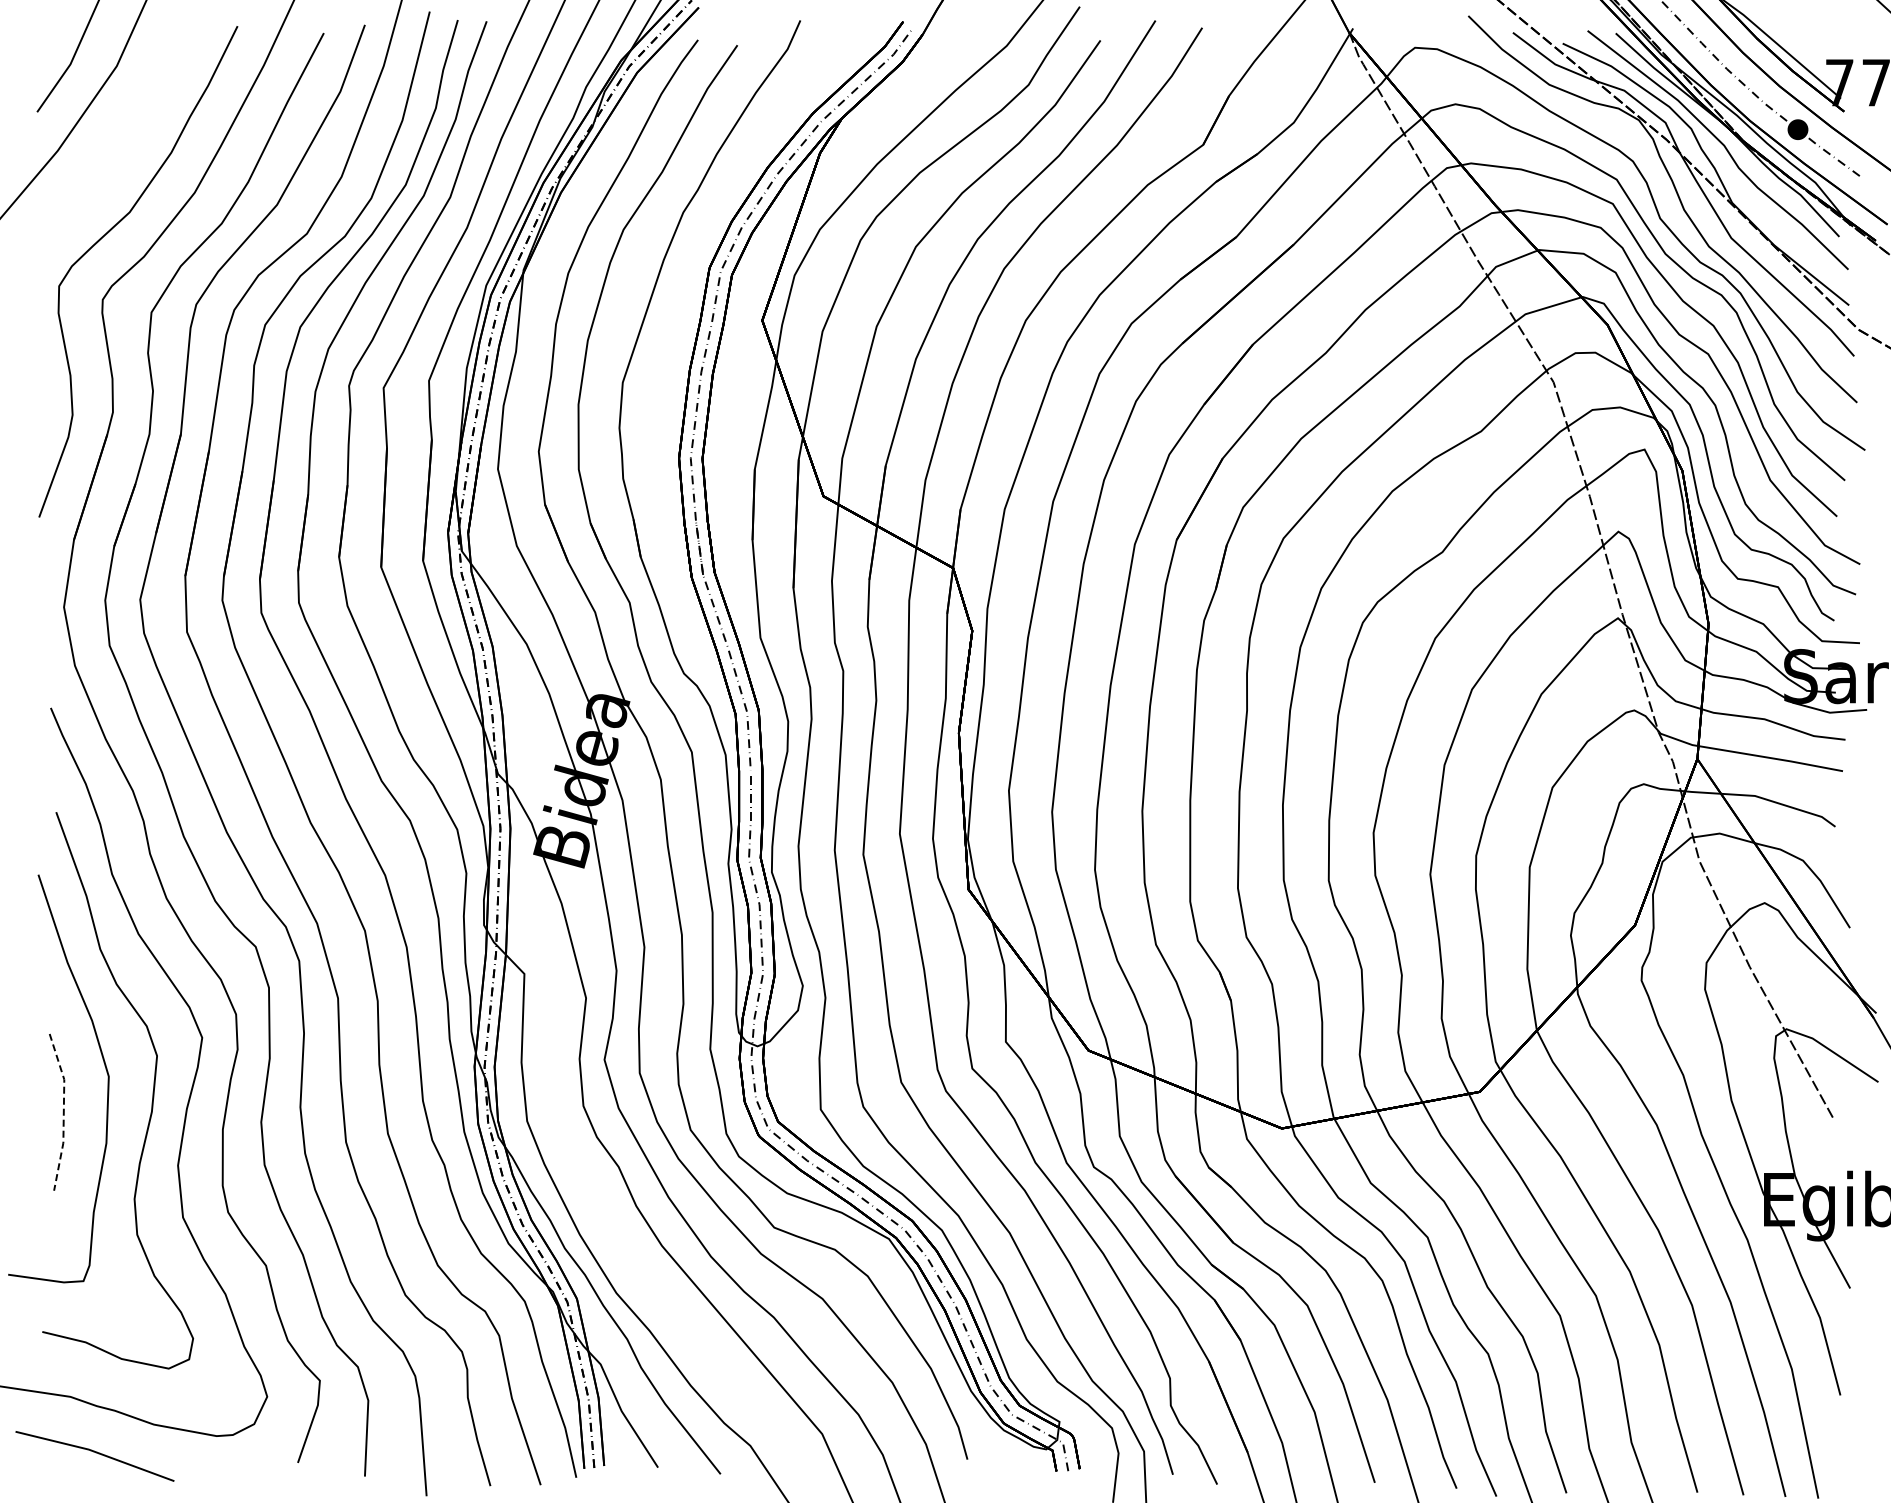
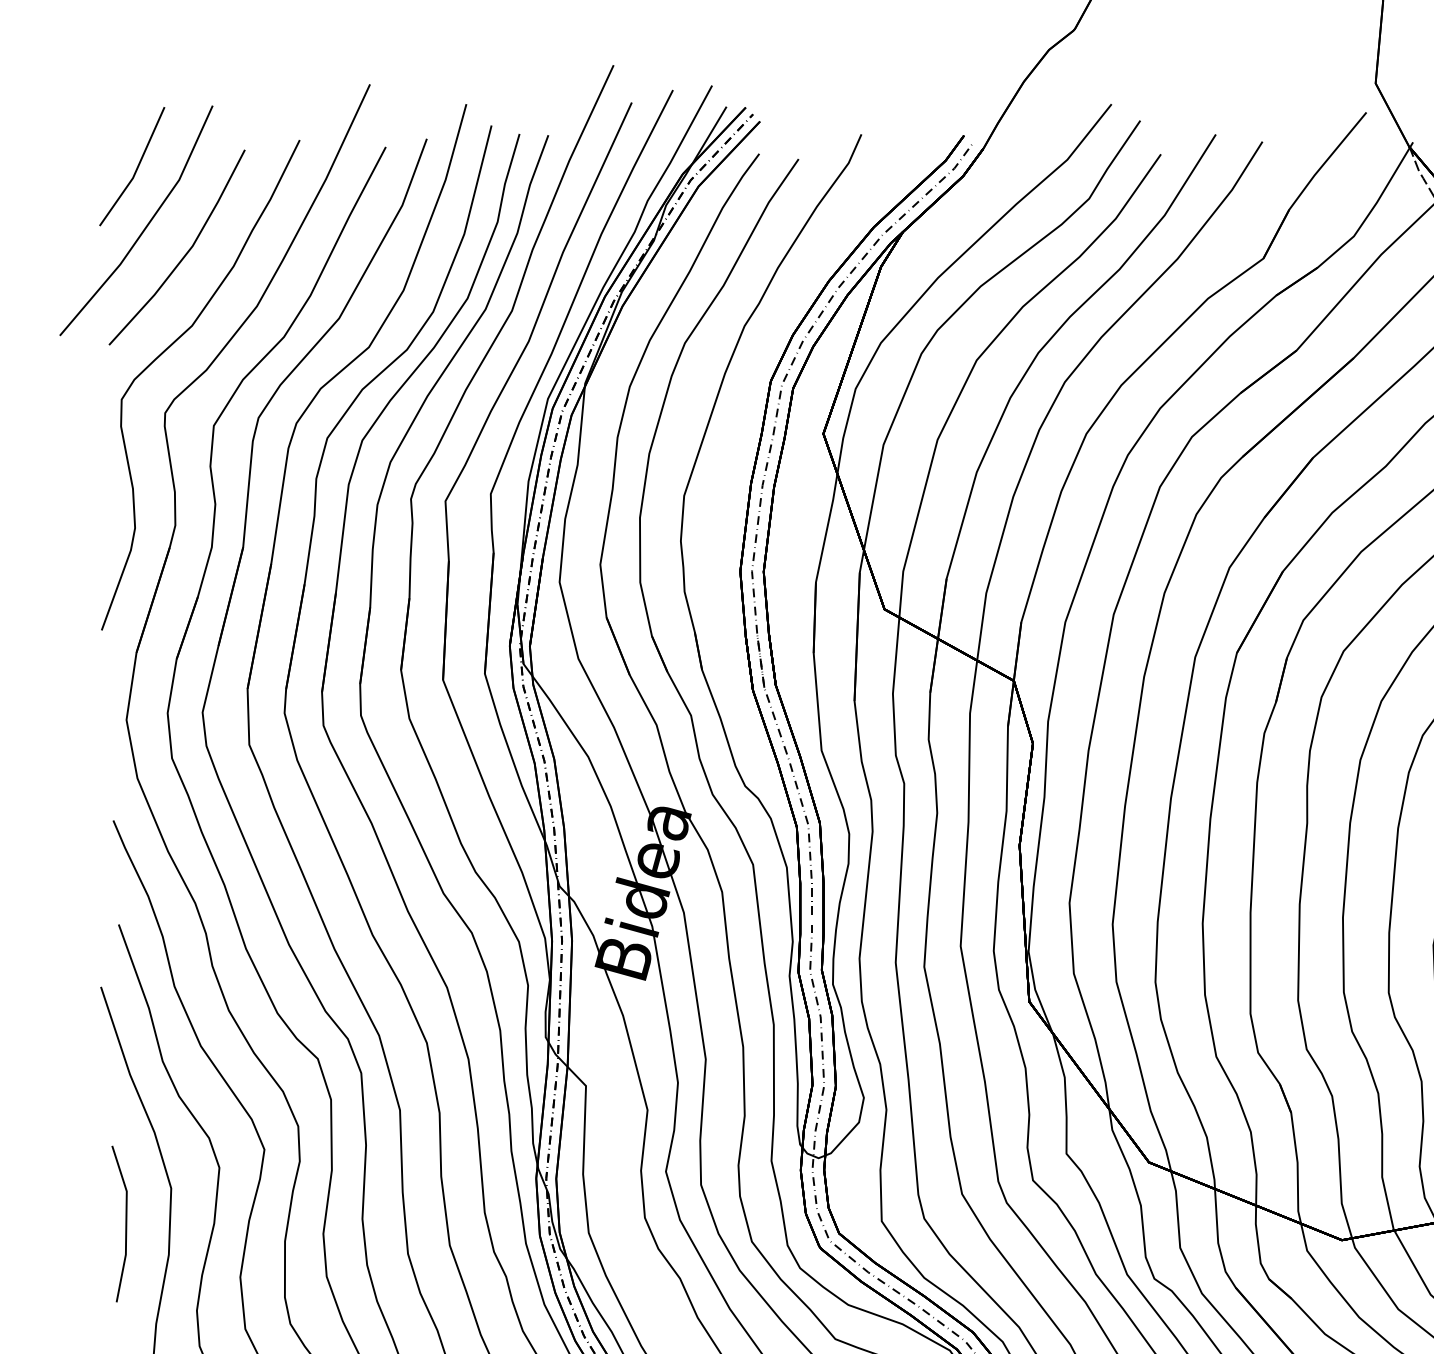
line: (122, 140) -> (184, 254), added
line: (63, 1112) -> (126, 1224), dashed -> solid

